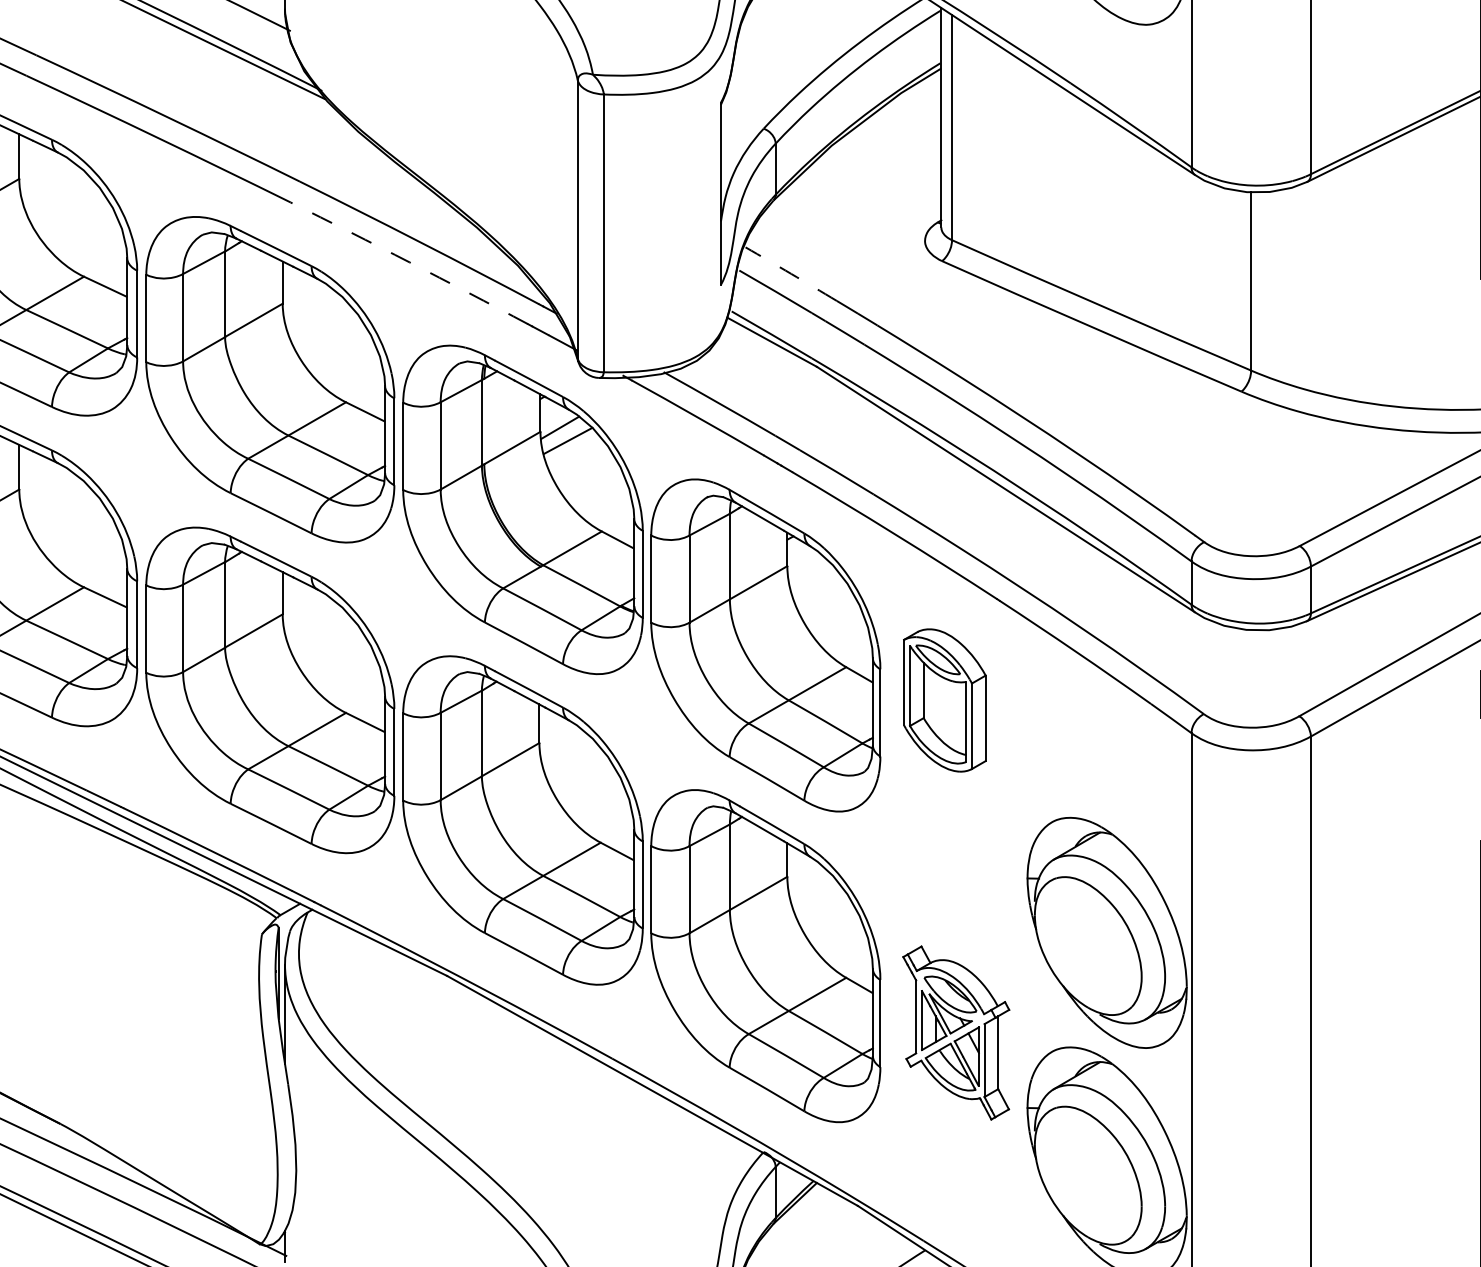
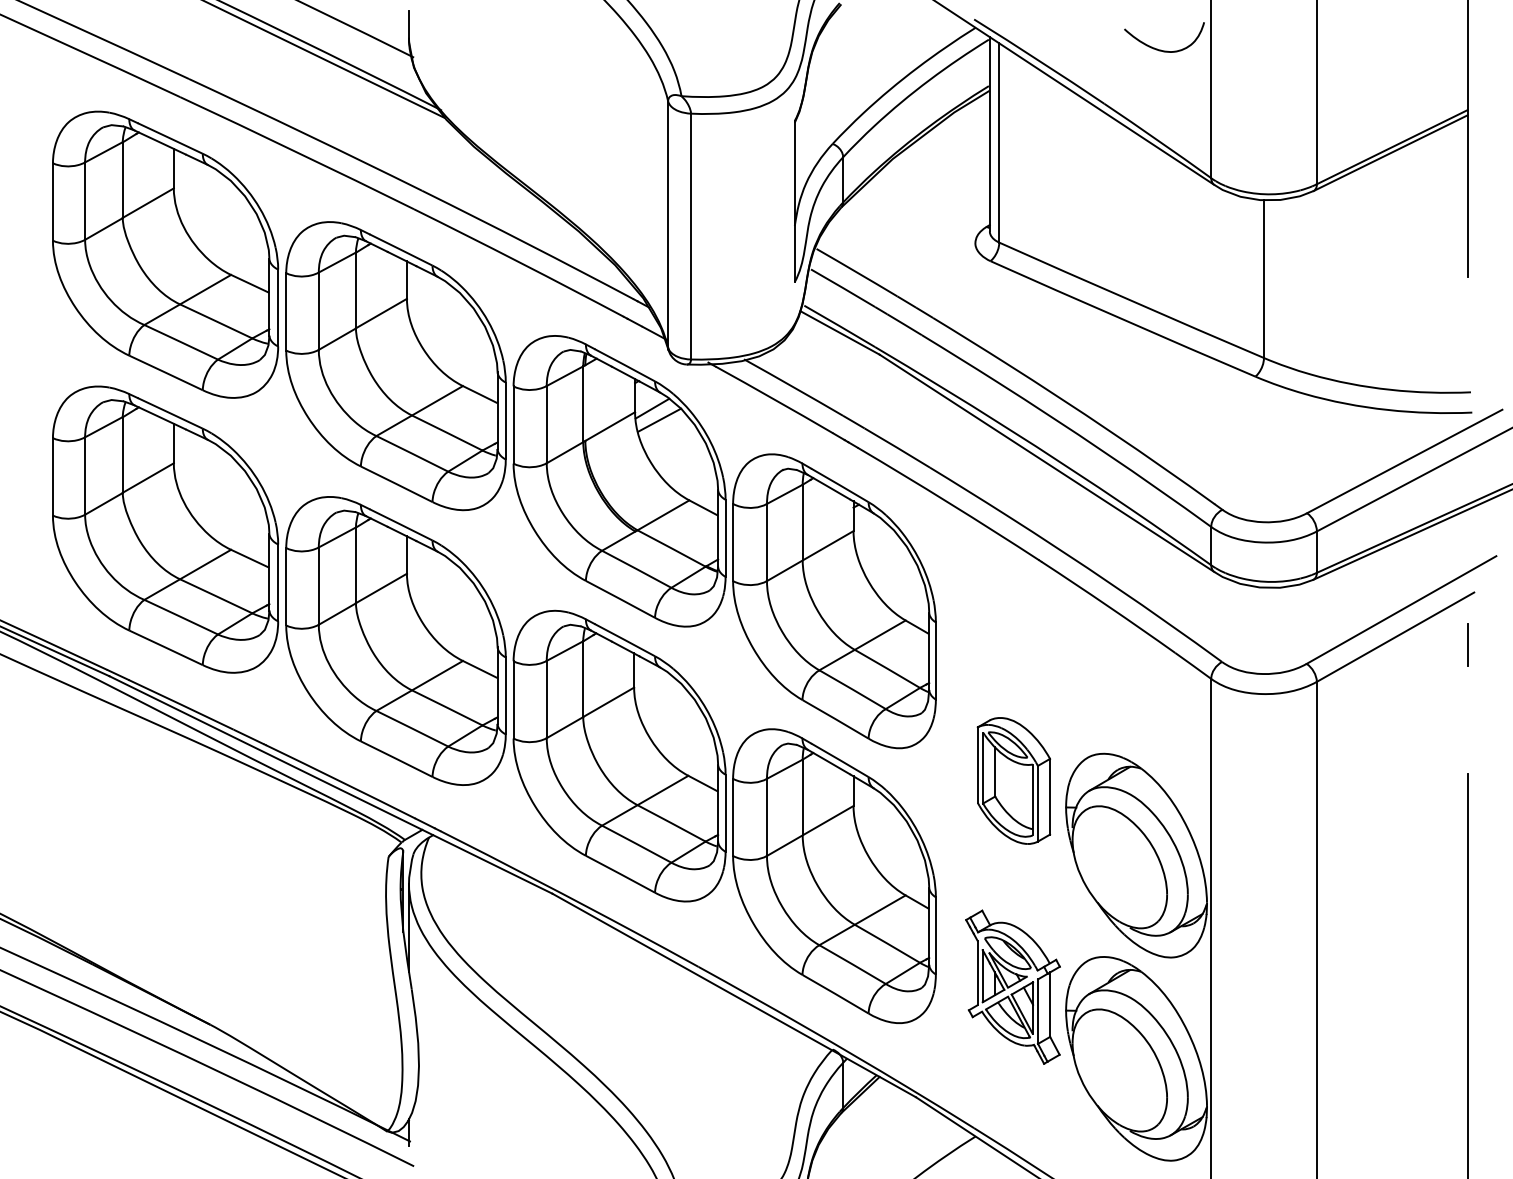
arc: (409, 262) -> (519, 262), dashed -> solid
arc: (791, 273) -> (857, 272), dashed -> solid
part: (944, 699) -> (1013, 780), moved
part: (955, 1032) -> (1012, 986), moved

